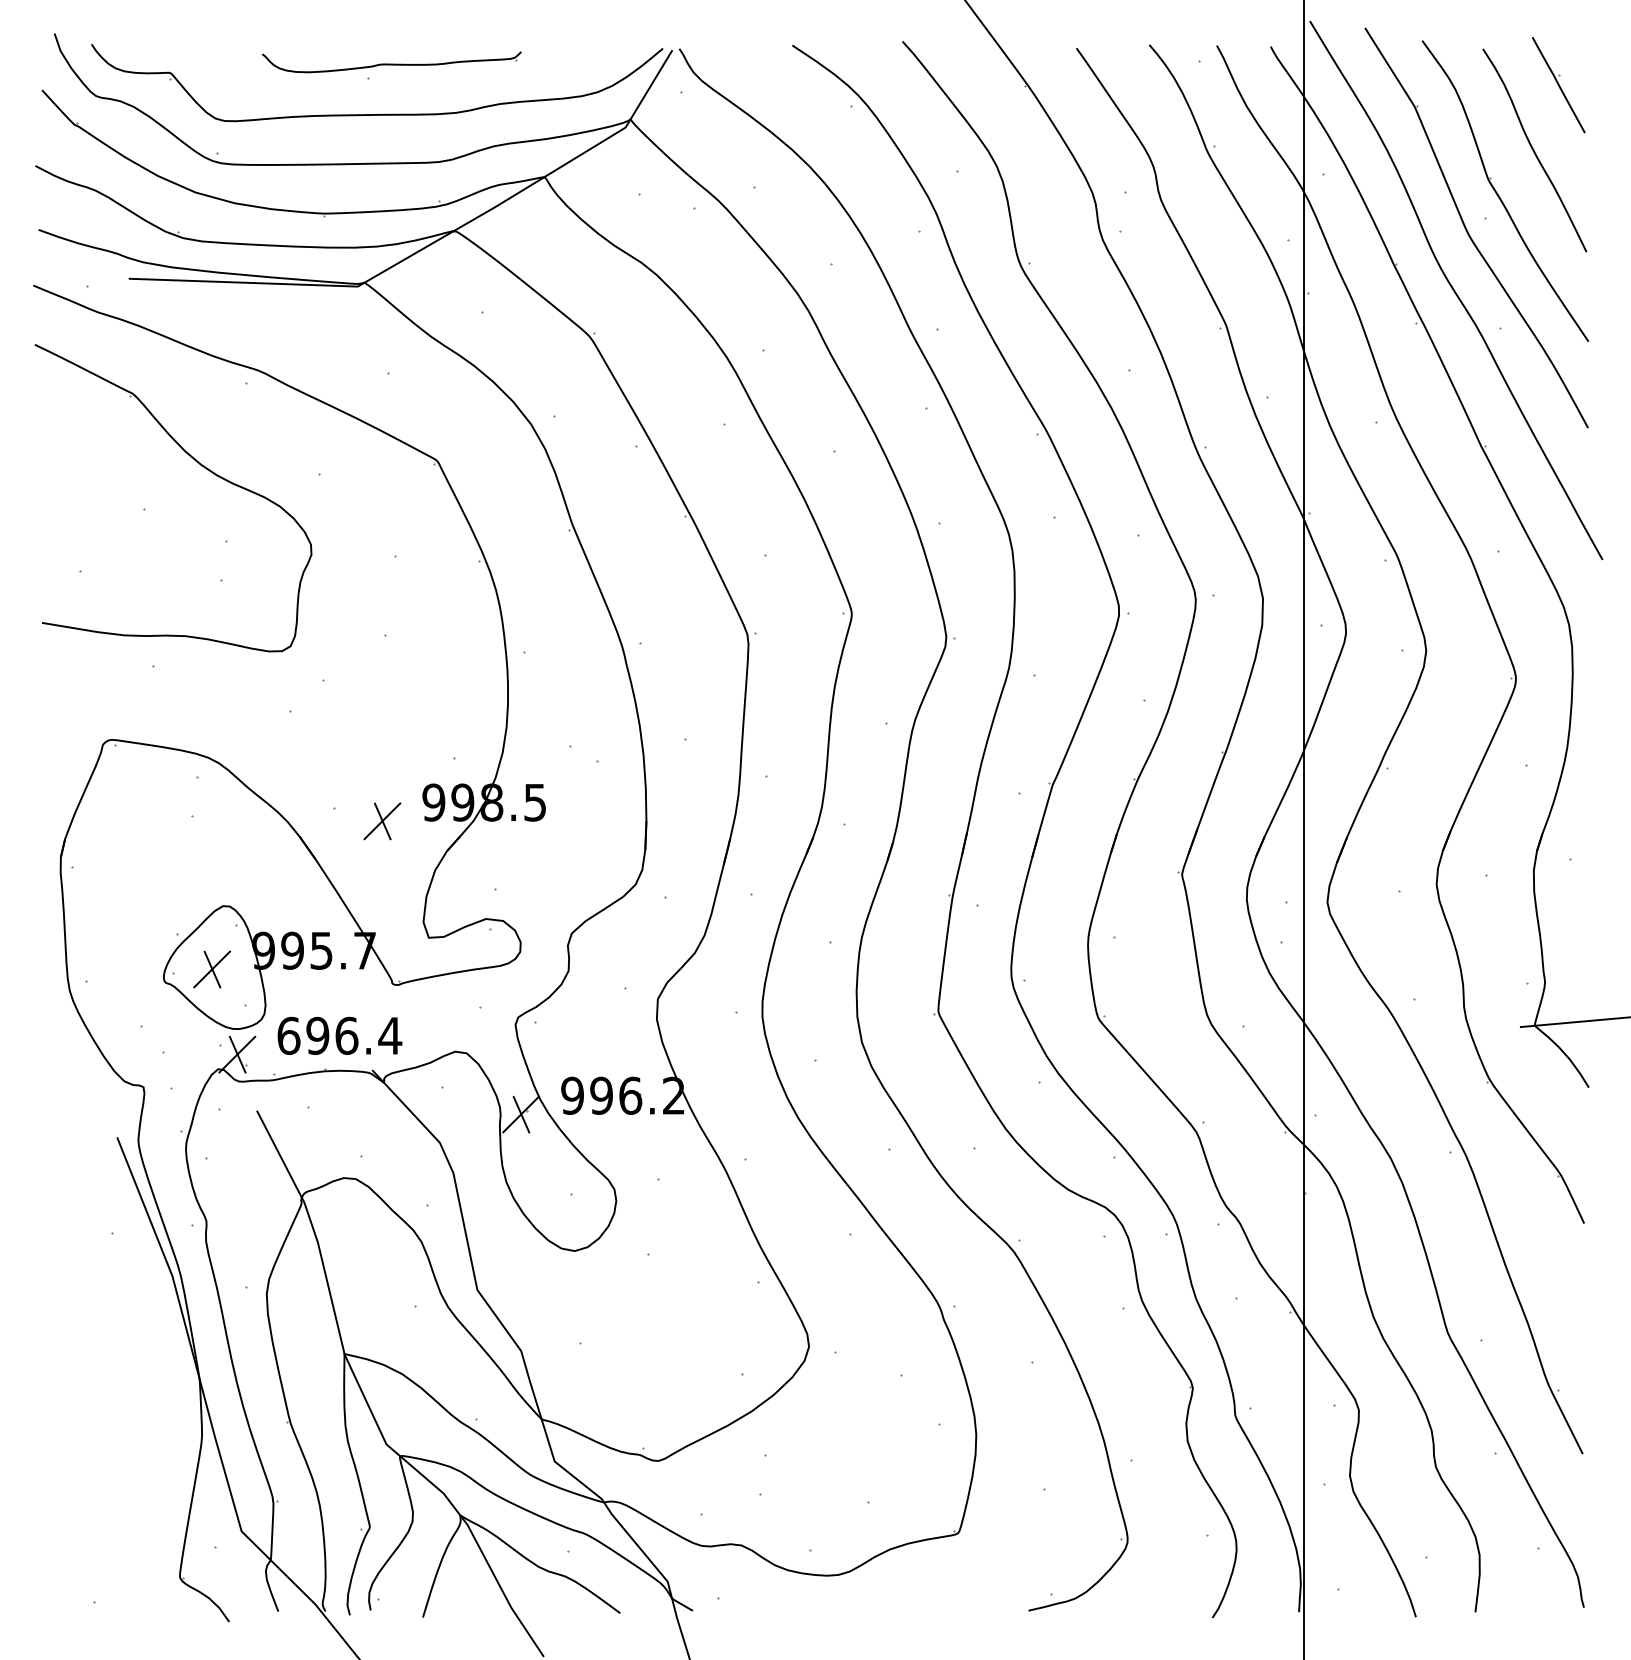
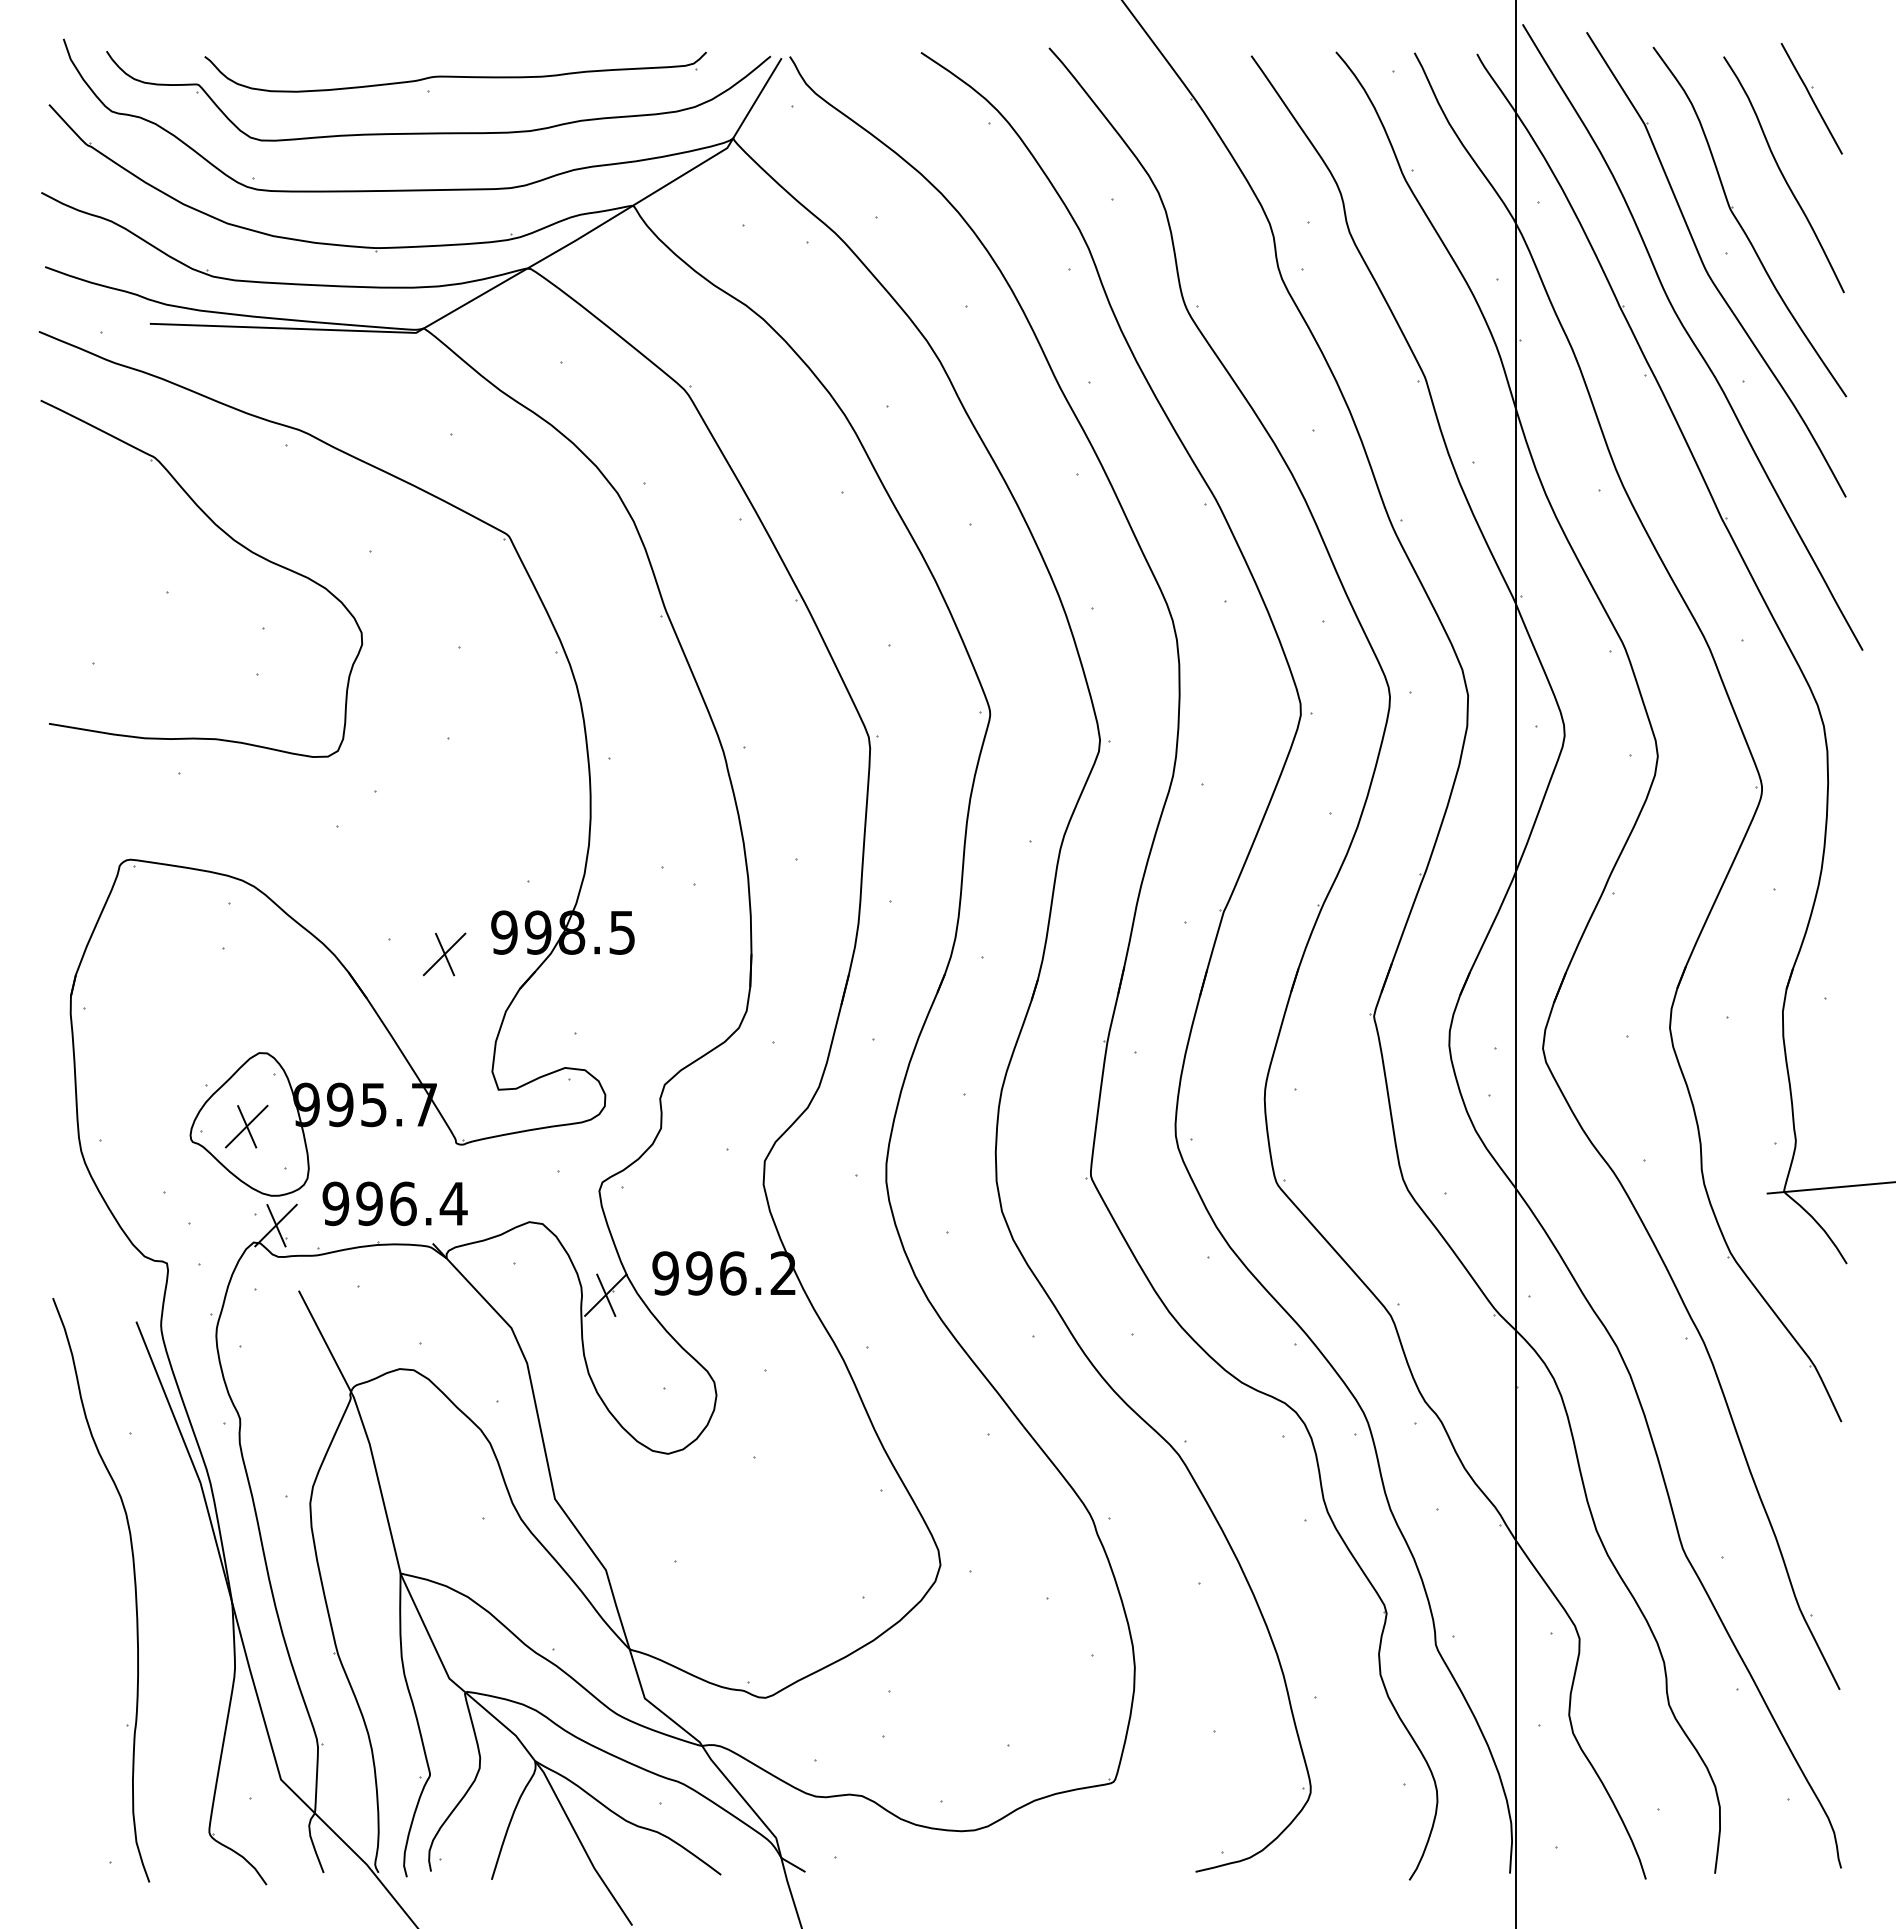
part: (391, 61) -> (455, 71), size x1.67
text: (288, 1035) -> (335, 1203), 696.4 -> 996.4
part: (115, 1367) -> (134, 1589), added

